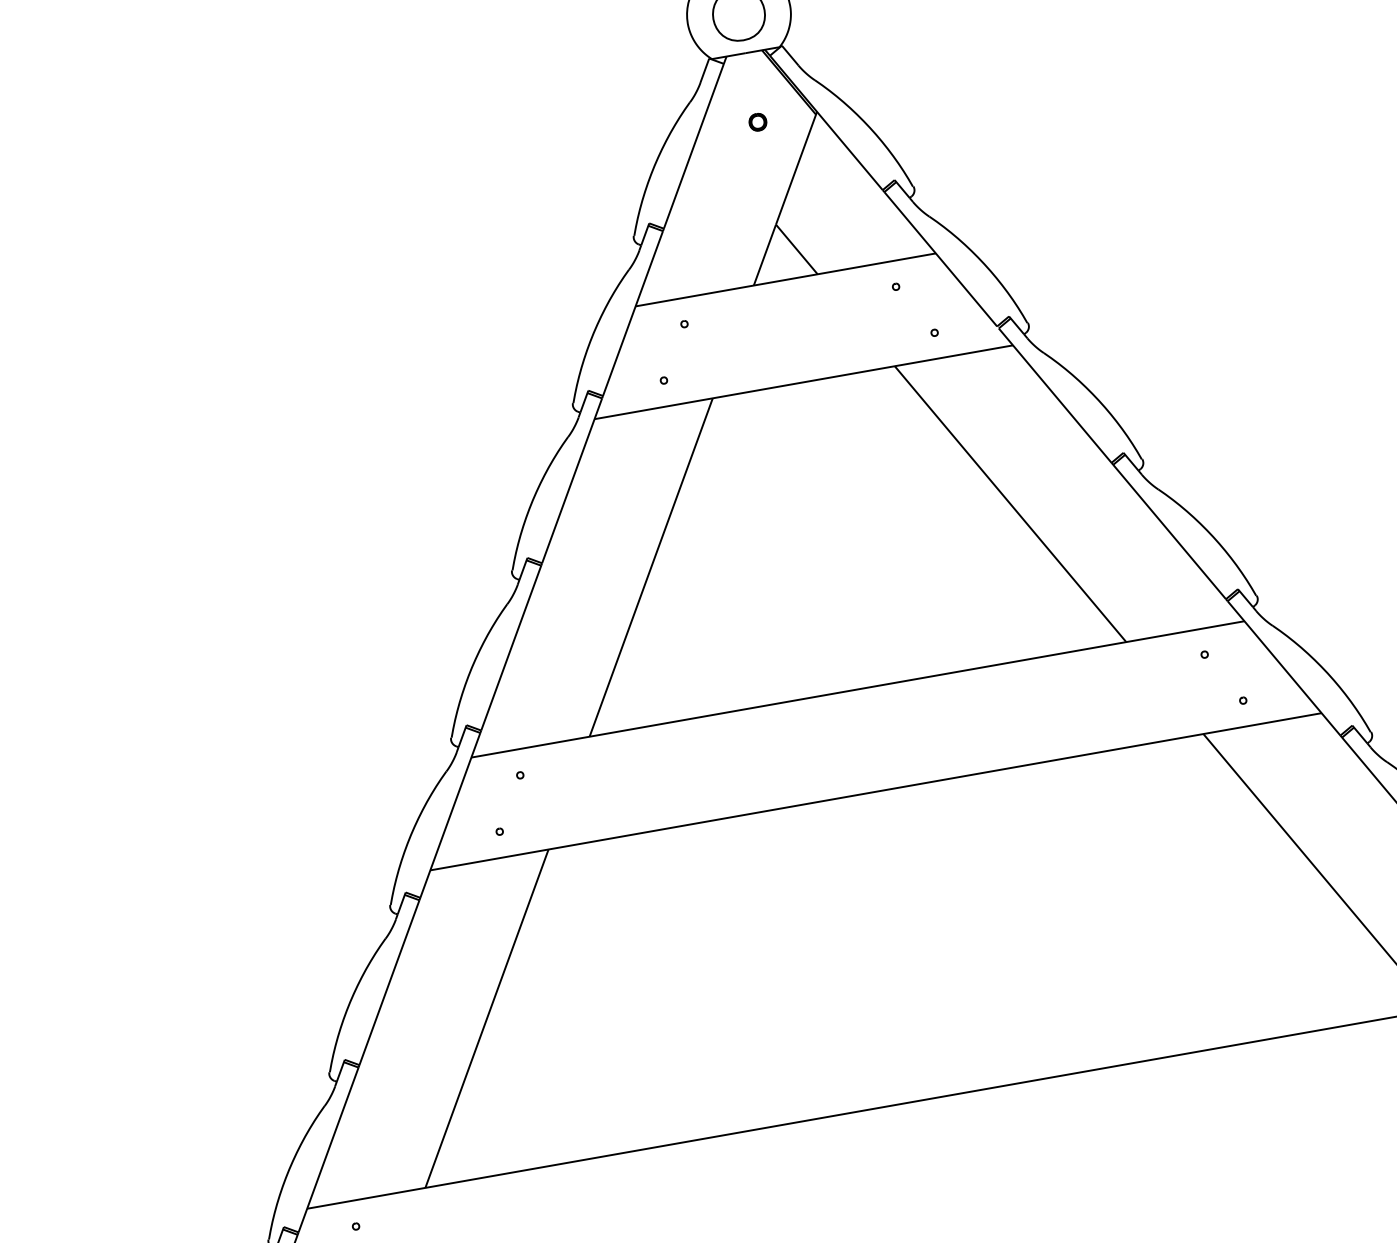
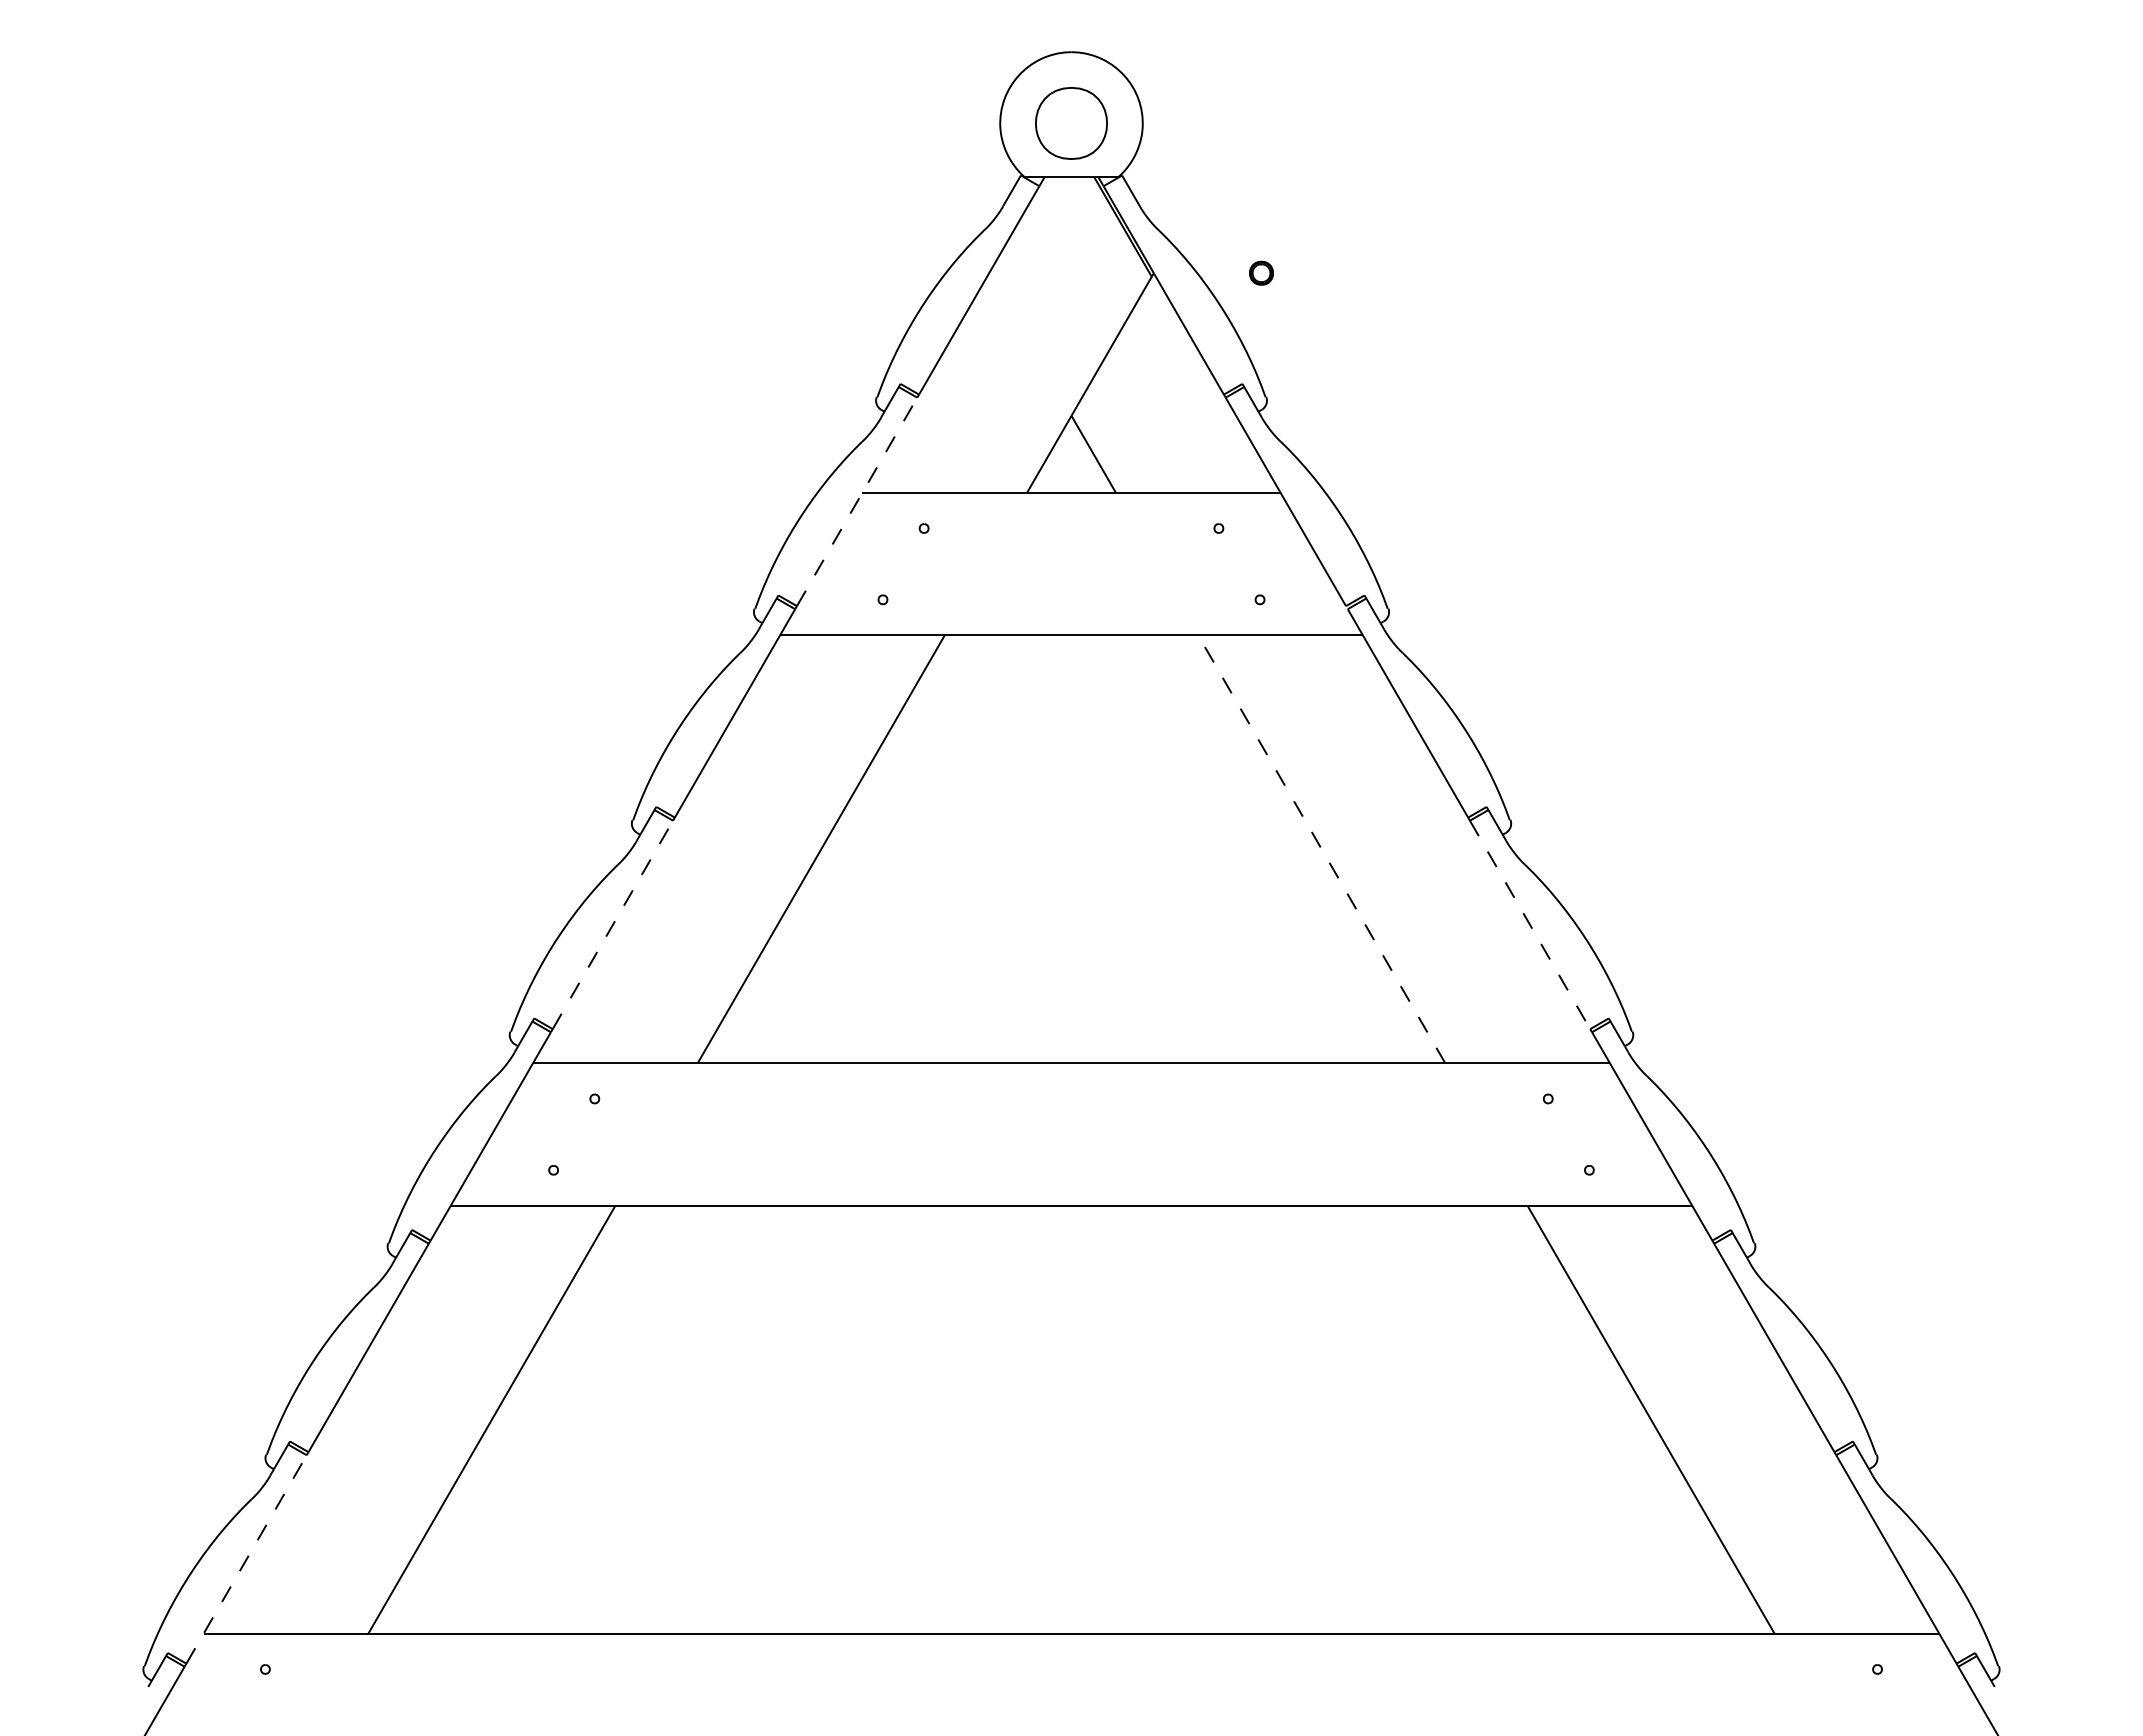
part: (757, 121) -> (1261, 272), moved
line: (633, 313) -> (857, 501), solid -> dashed
line: (1010, 503) -> (1321, 848), solid -> dashed
line: (1169, 532) -> (1530, 925), solid -> dashed
line: (511, 647) -> (613, 924), solid -> dashed
line: (328, 1150) -> (246, 1559), solid -> dashed

